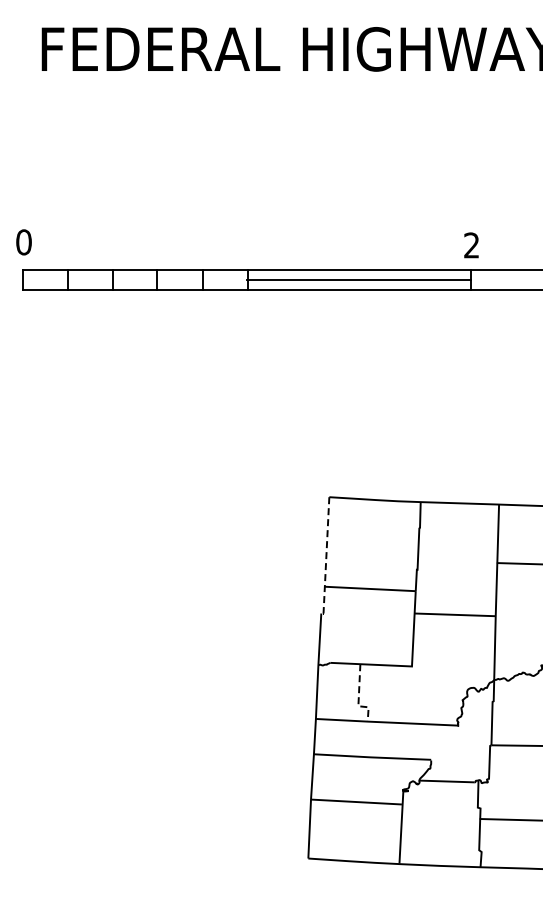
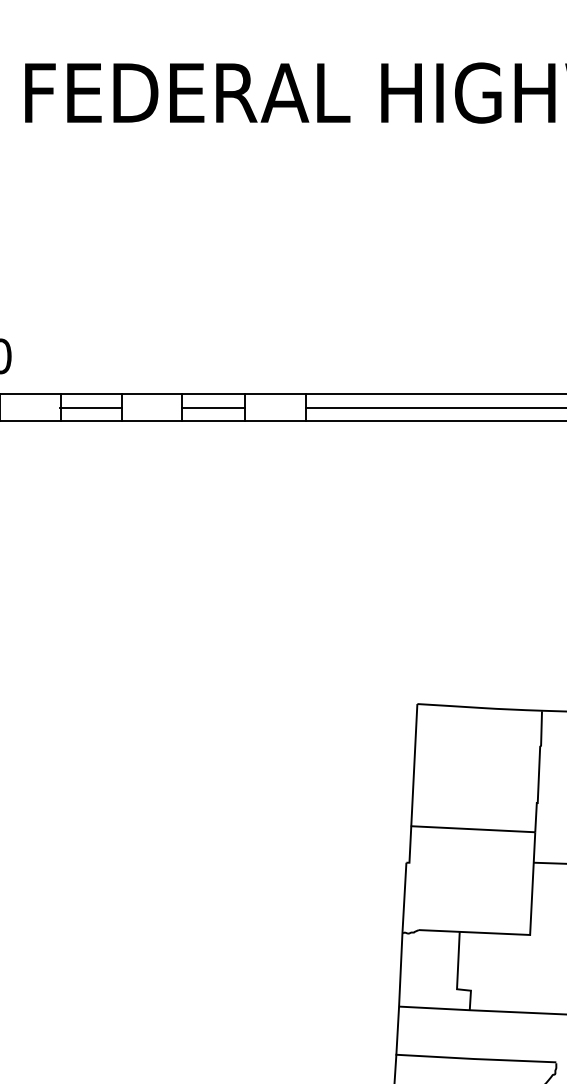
line: (89, 280) -> (90, 408), added
line: (179, 280) -> (212, 408), added
line: (326, 557) -> (413, 786), dashed -> solid
line: (358, 699) -> (457, 980), dashed -> solid

